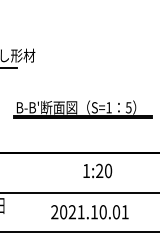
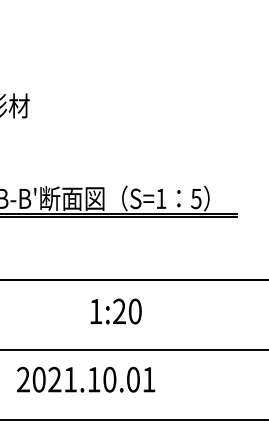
text: (97, 170) -> (115, 310), moved
text: (89, 212) -> (85, 380), moved

